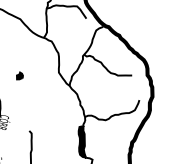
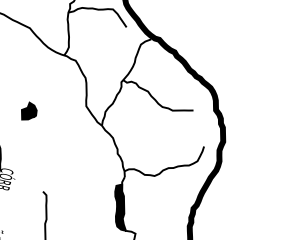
part: (19, 75) -> (28, 110), size x1.67

